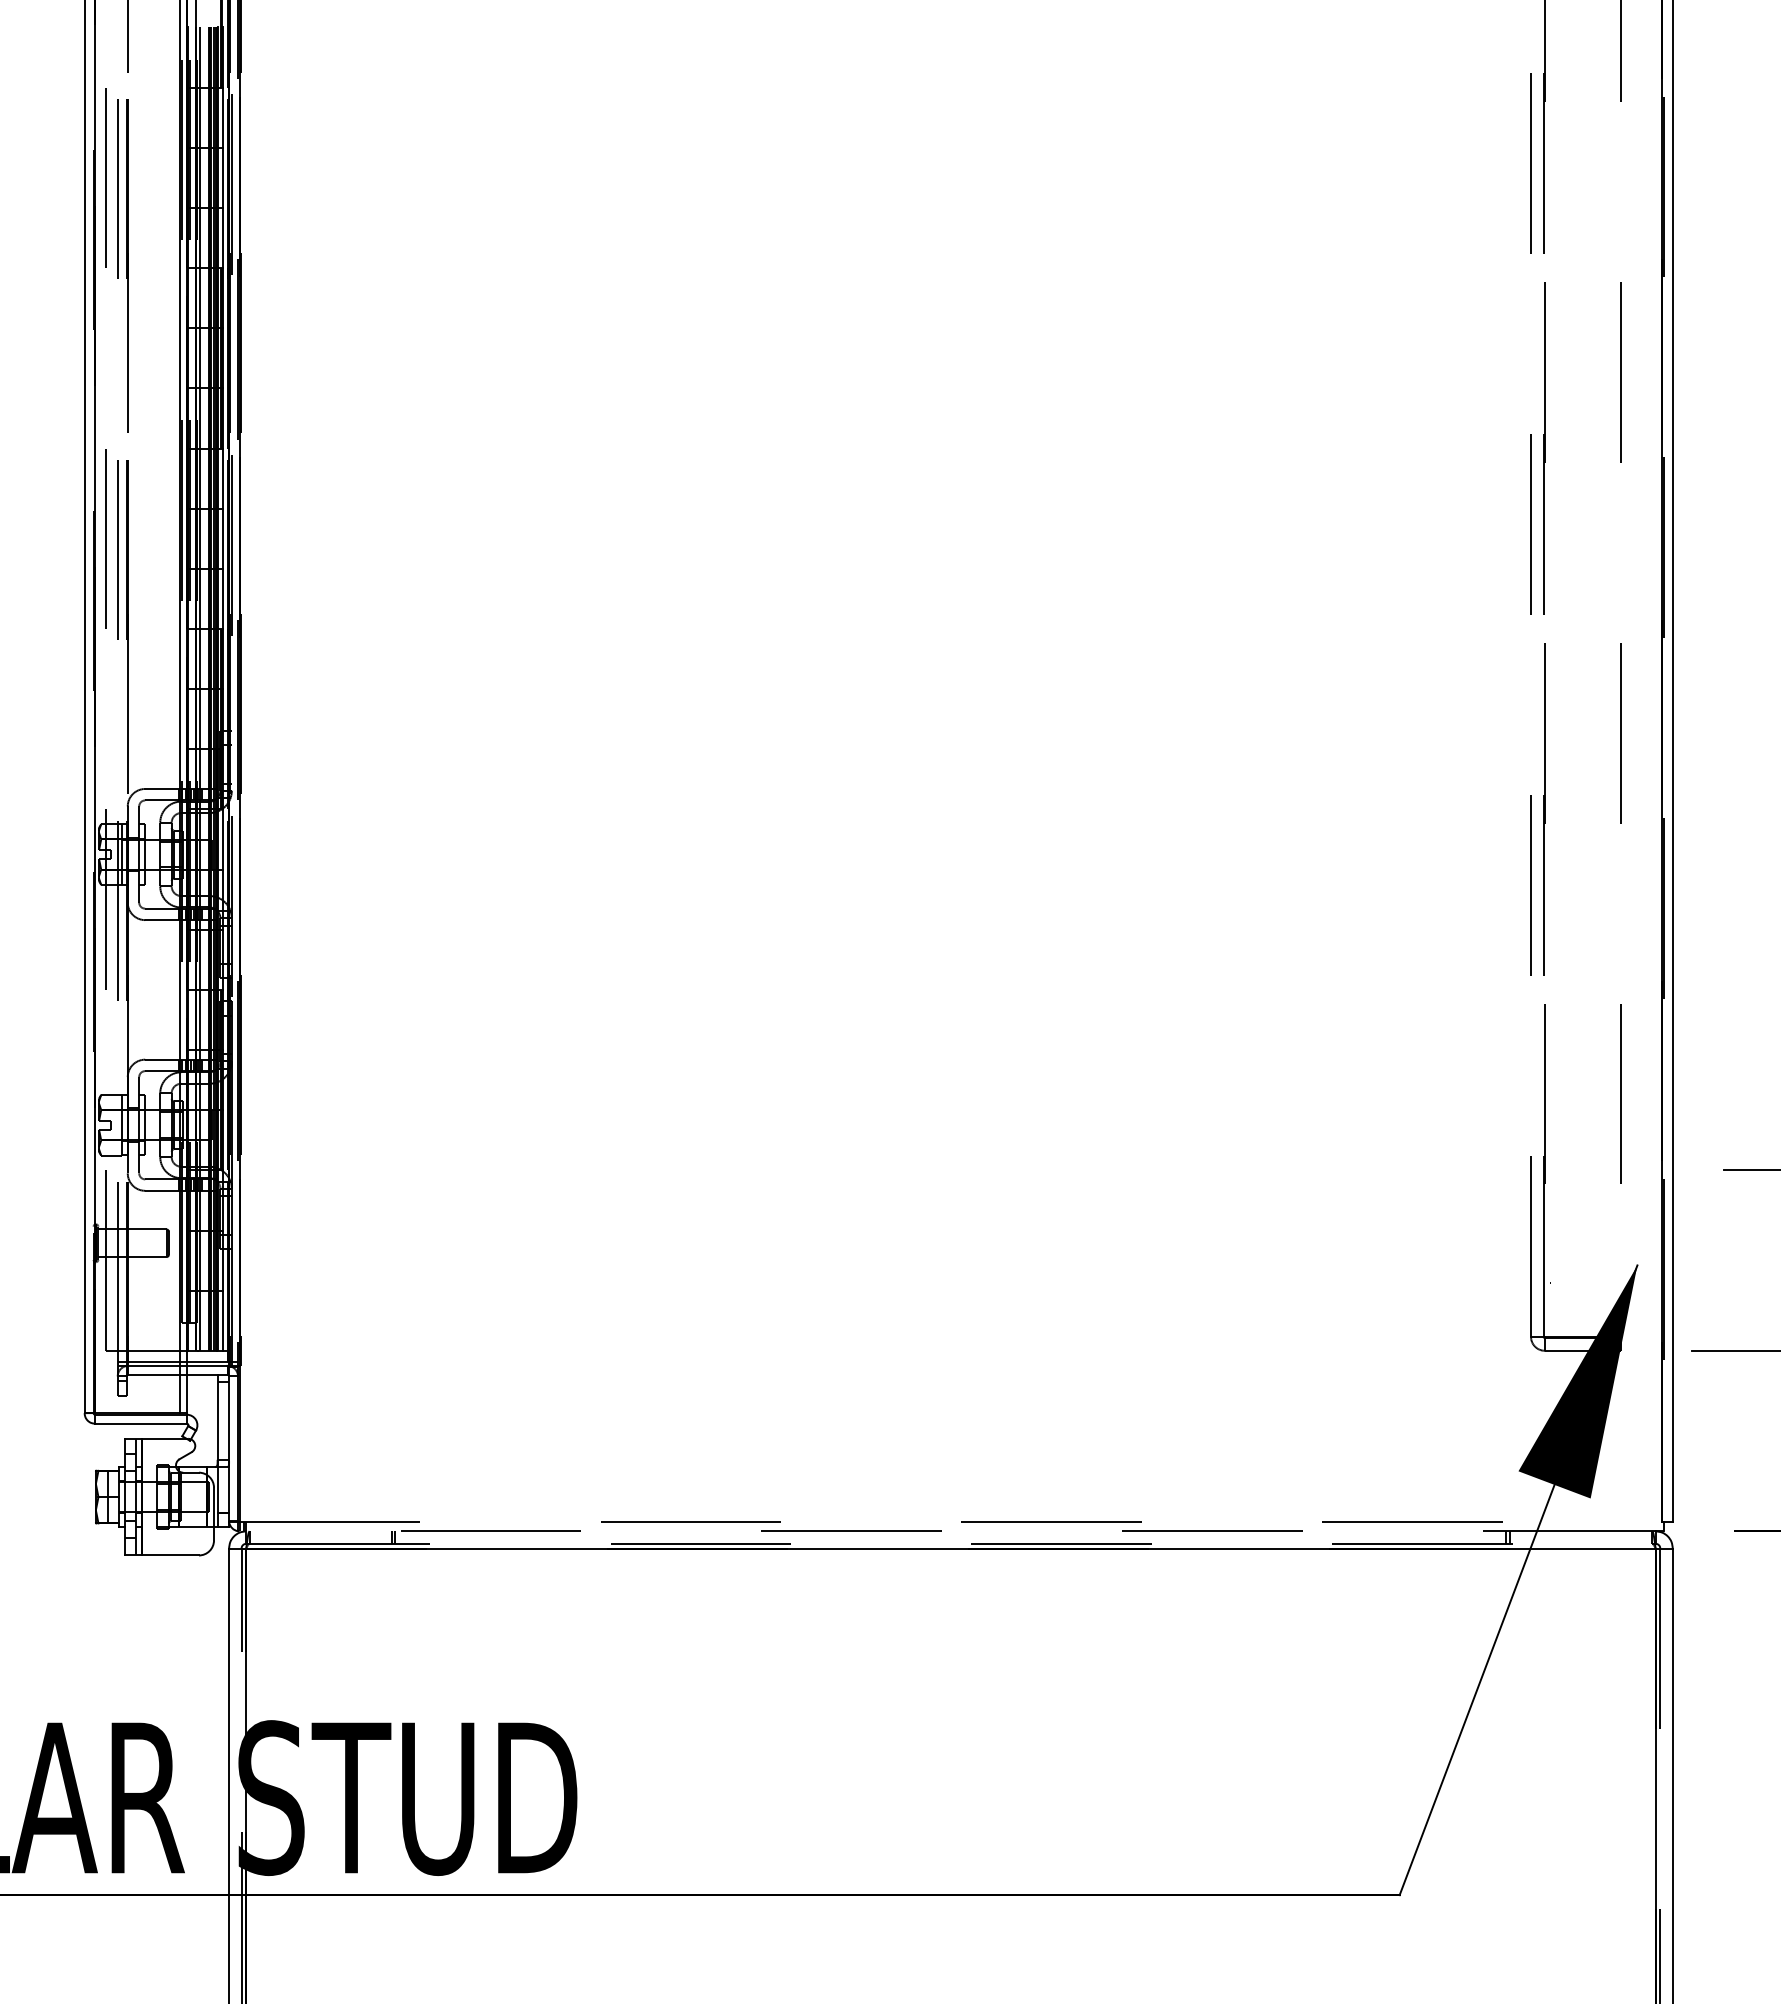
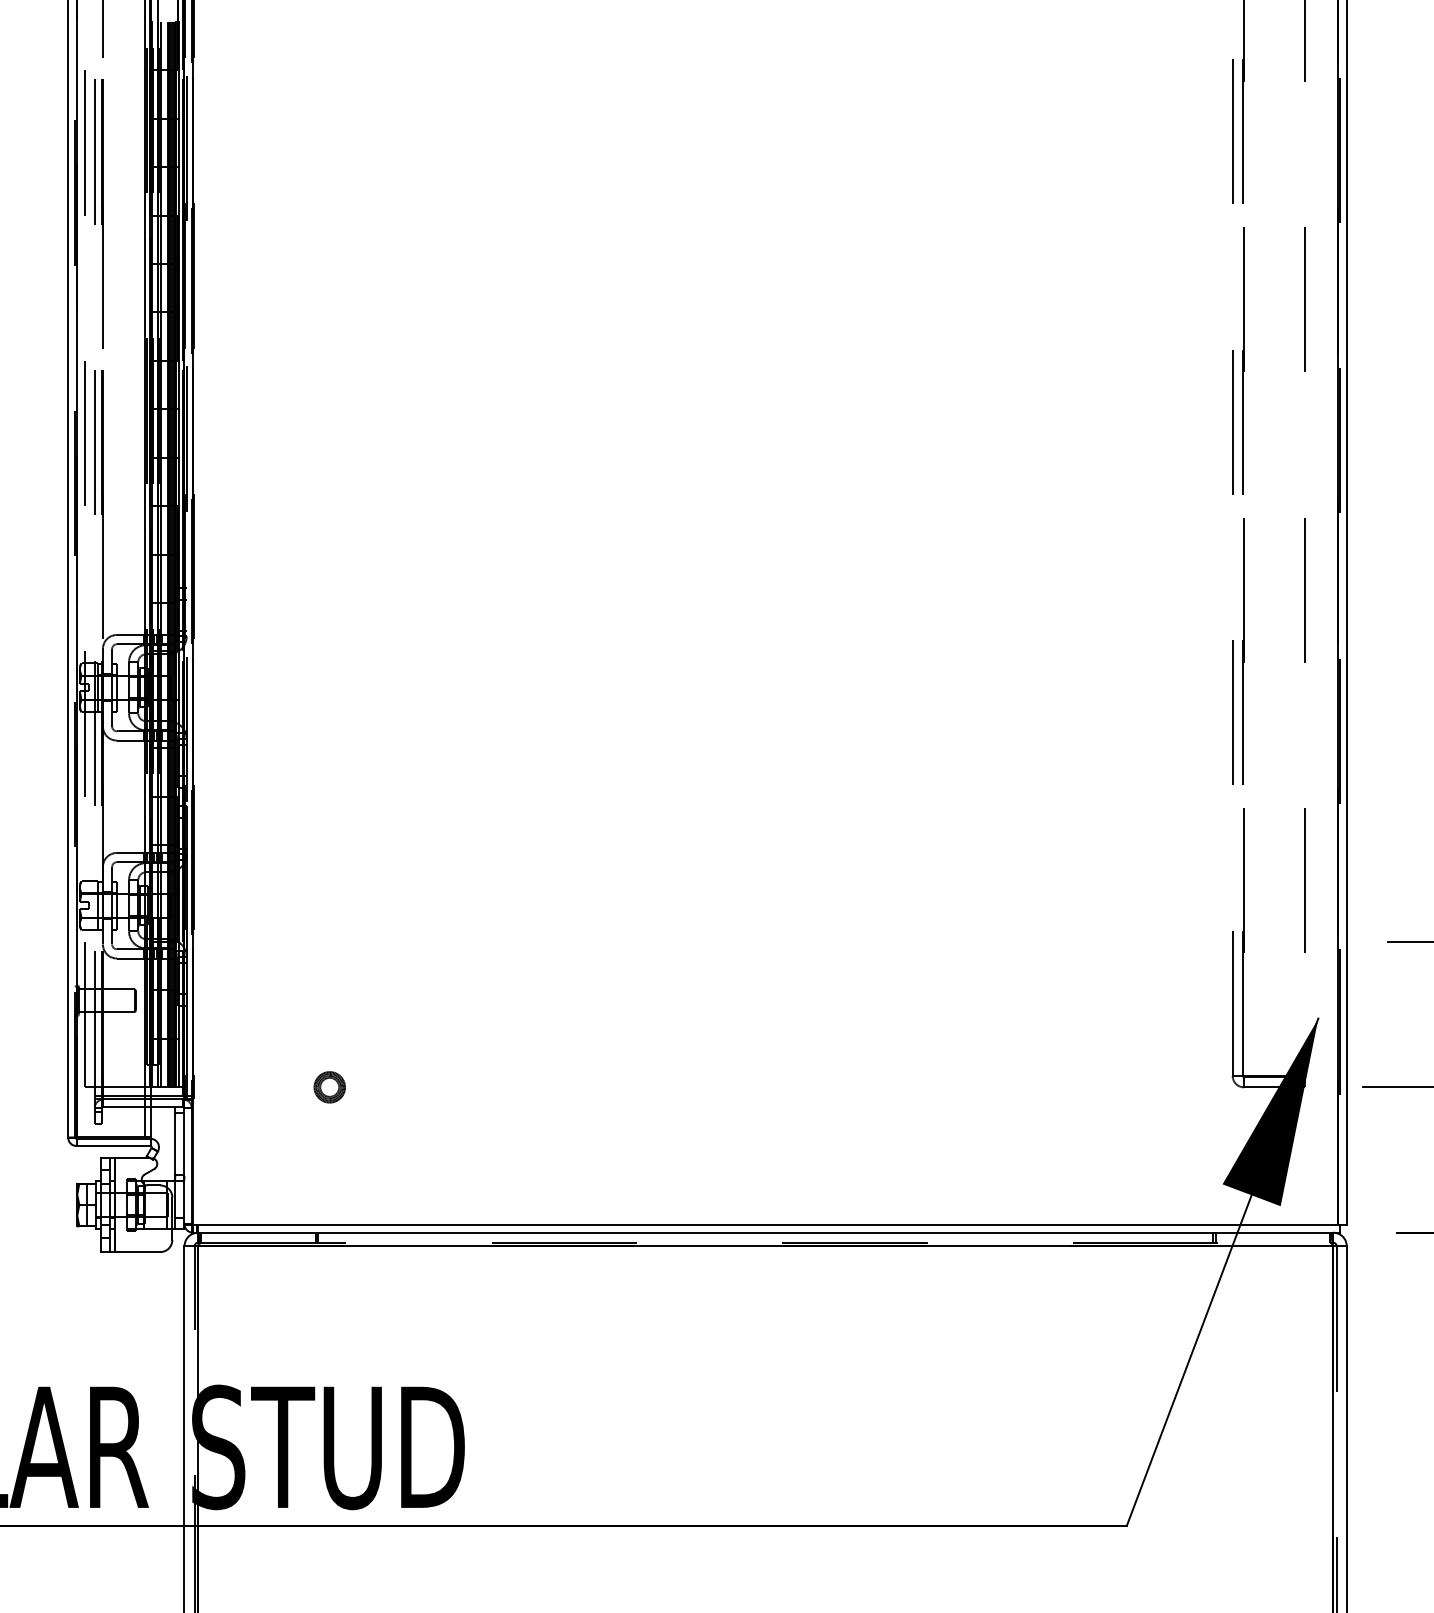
part: (409, 1350) -> (329, 1087), added
line: (951, 1522) -> (766, 1225), dashed -> solid
line: (950, 1531) -> (765, 1232), dashed -> solid

